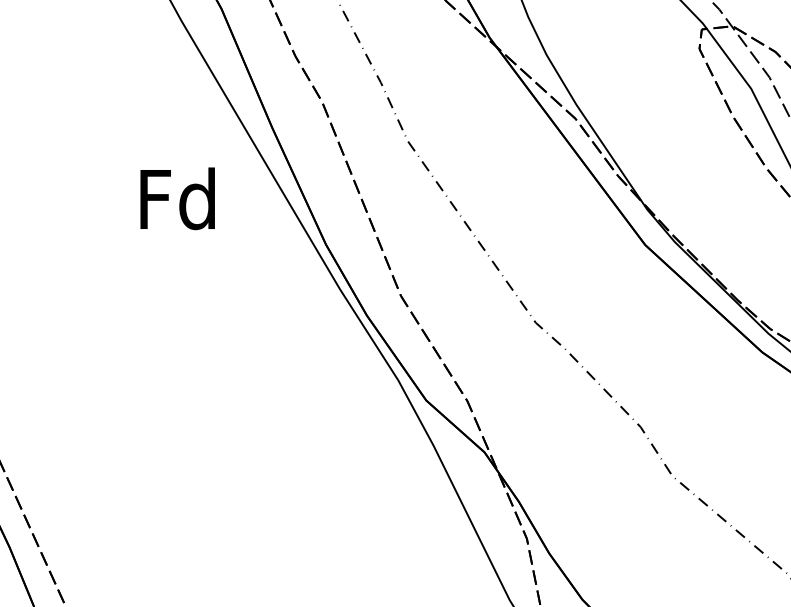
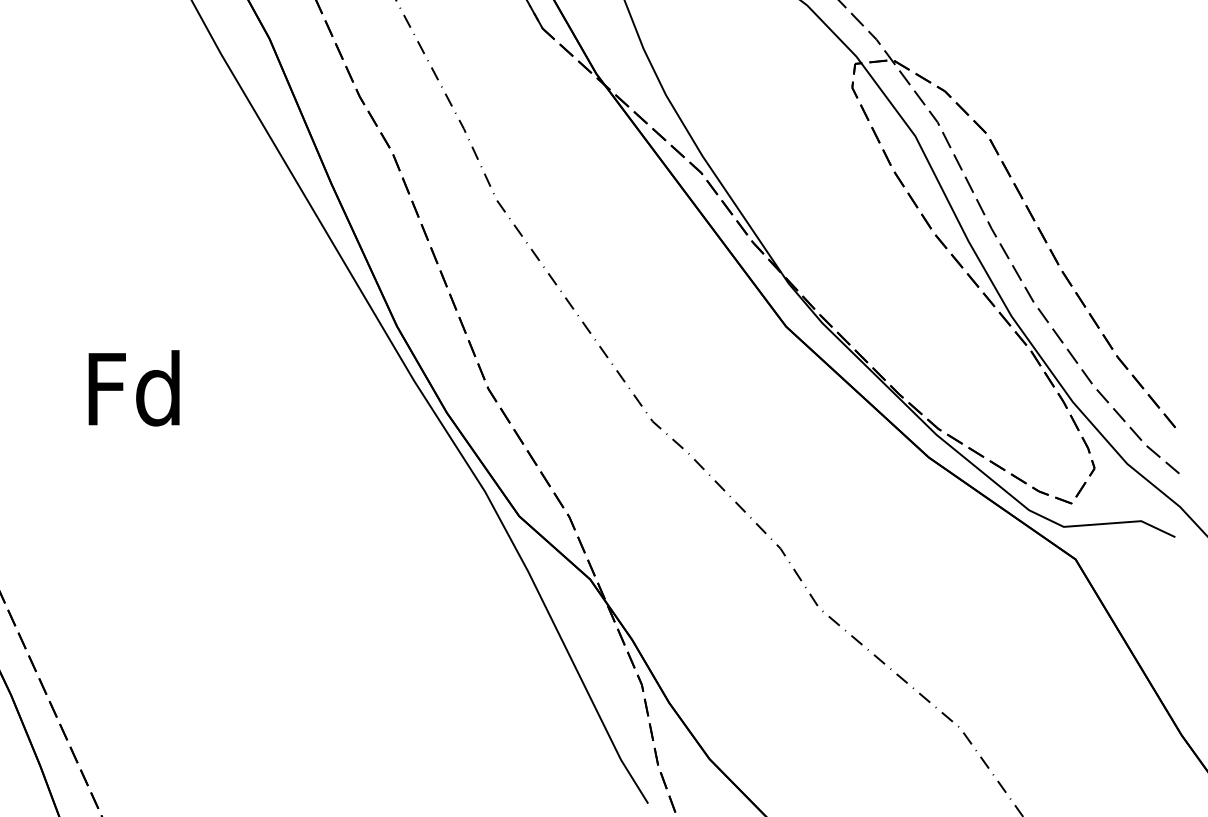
text: (177, 198) -> (133, 388), moved

